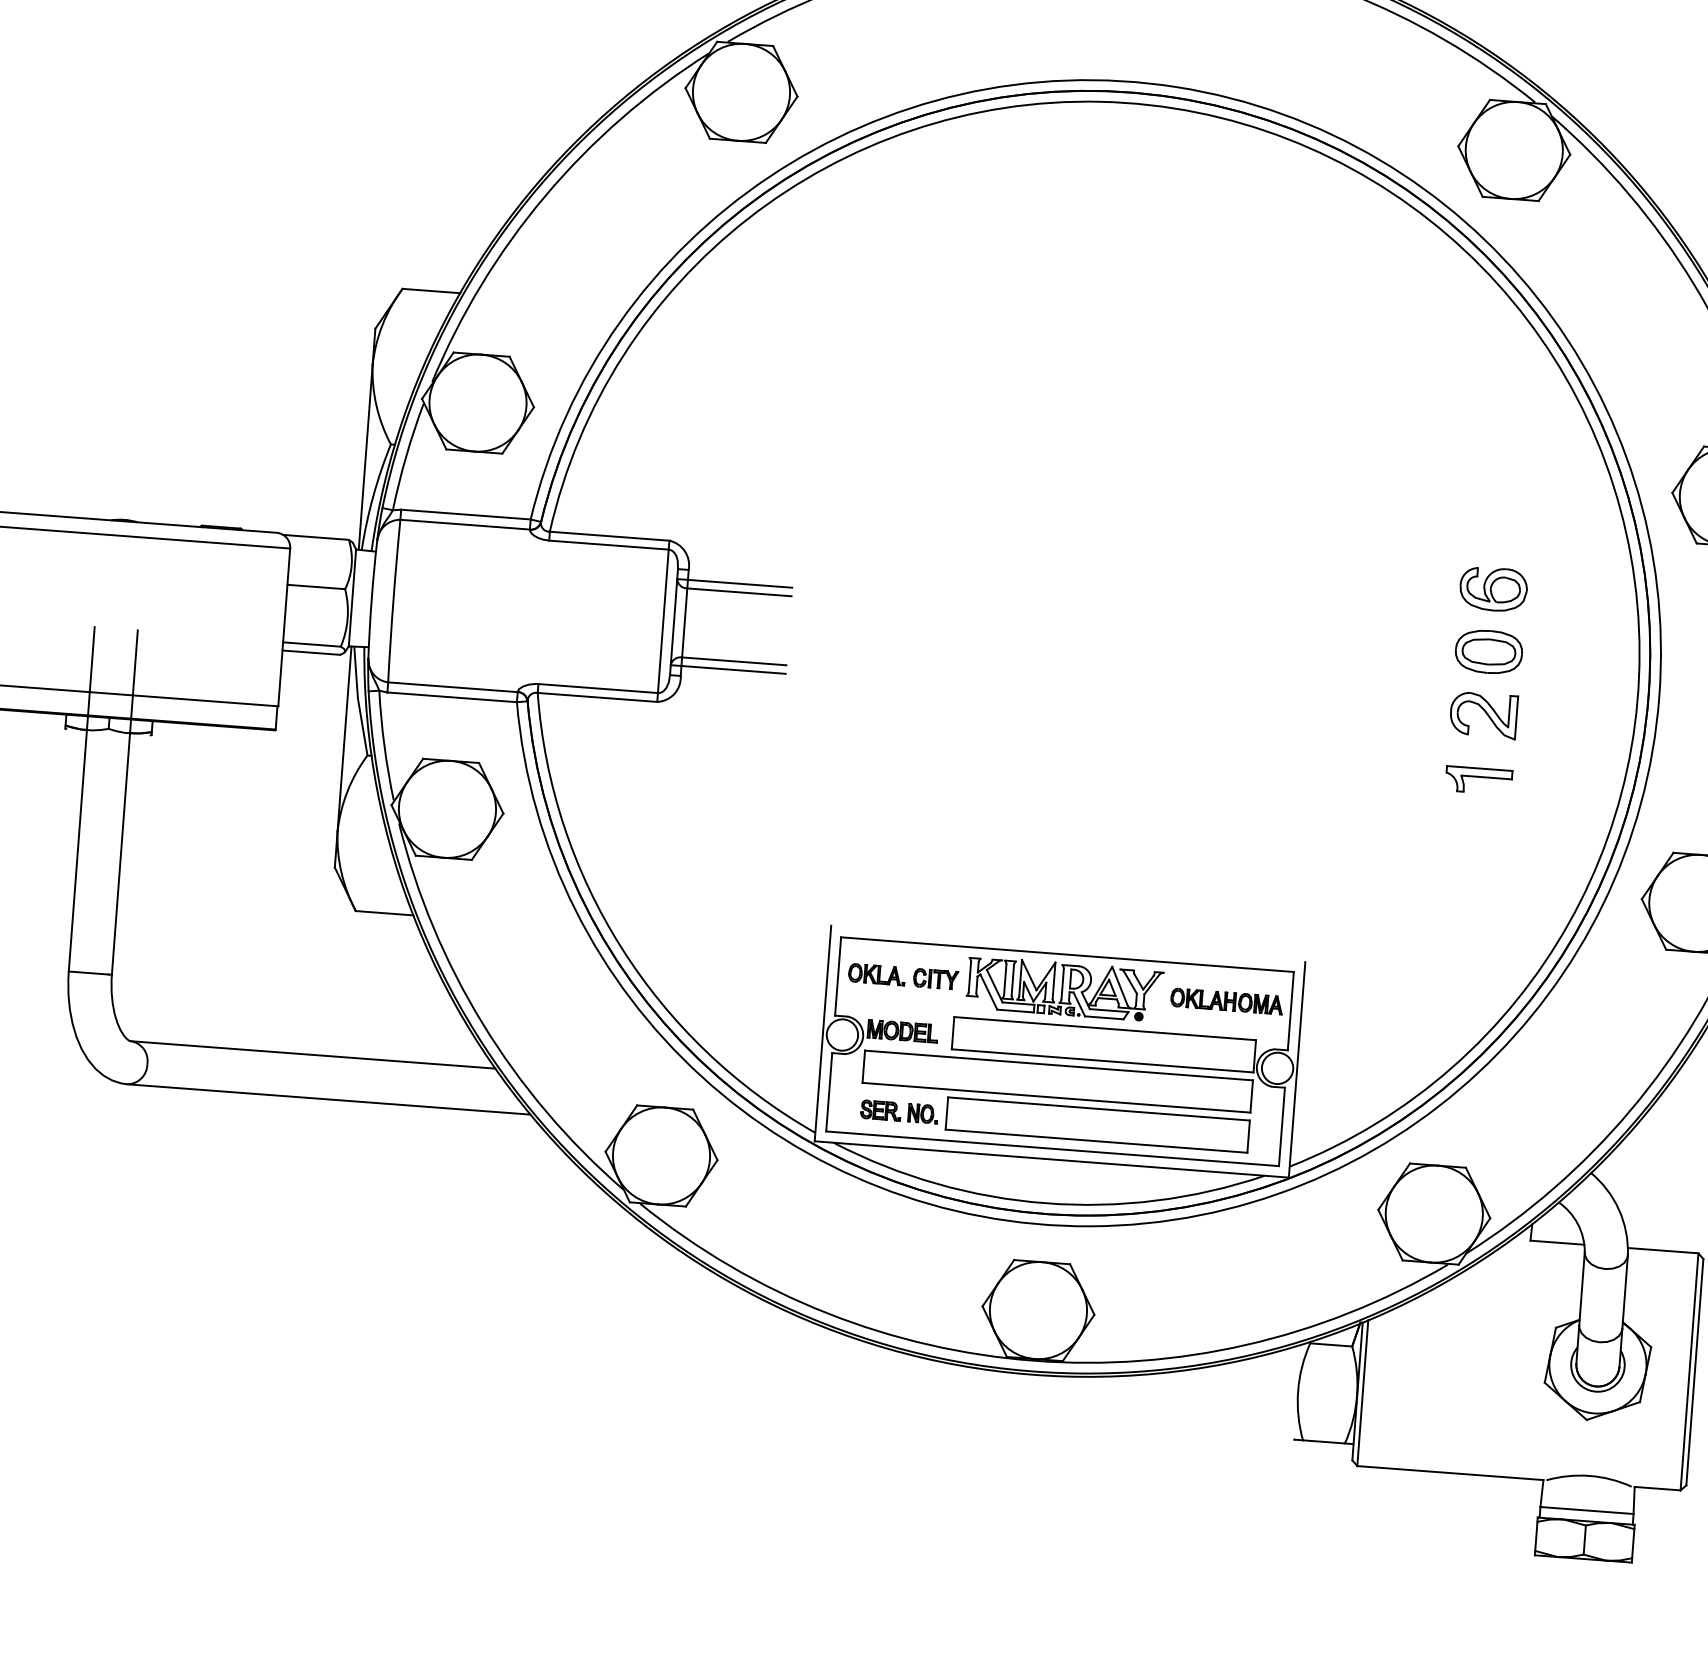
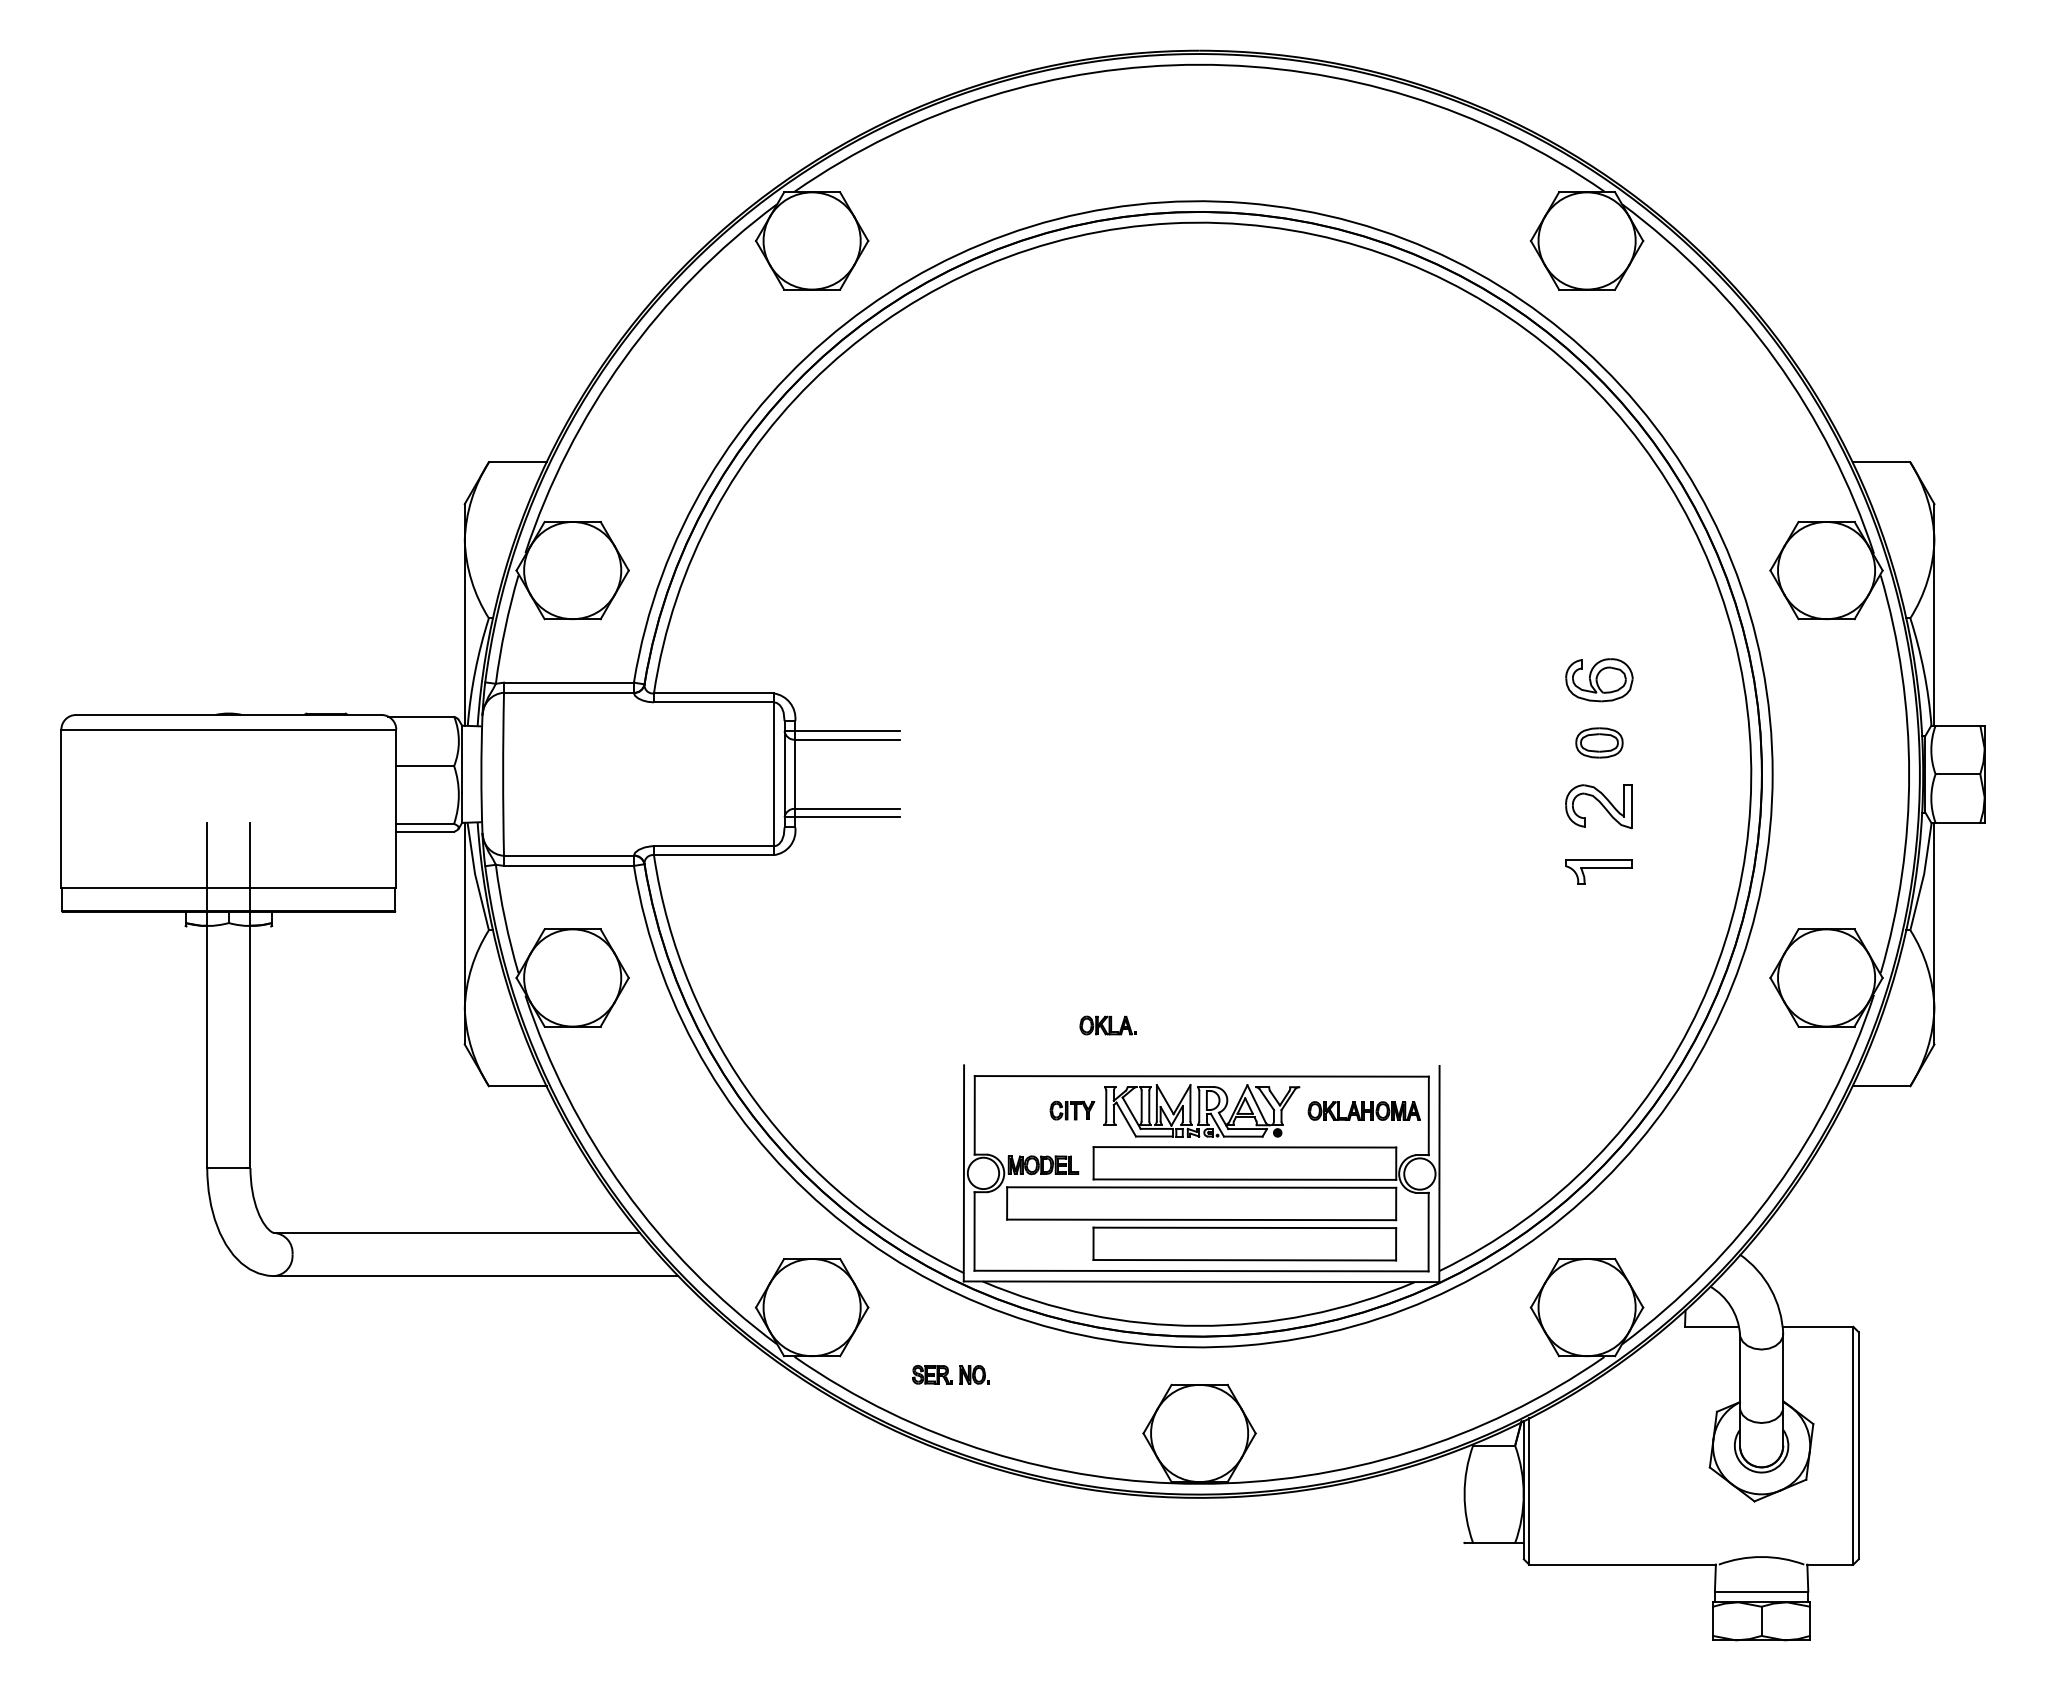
part: (1489, 651) -> (1599, 742), size x0.7
part: (876, 974) -> (1107, 1025), moved
part: (898, 1111) -> (950, 1374), moved

